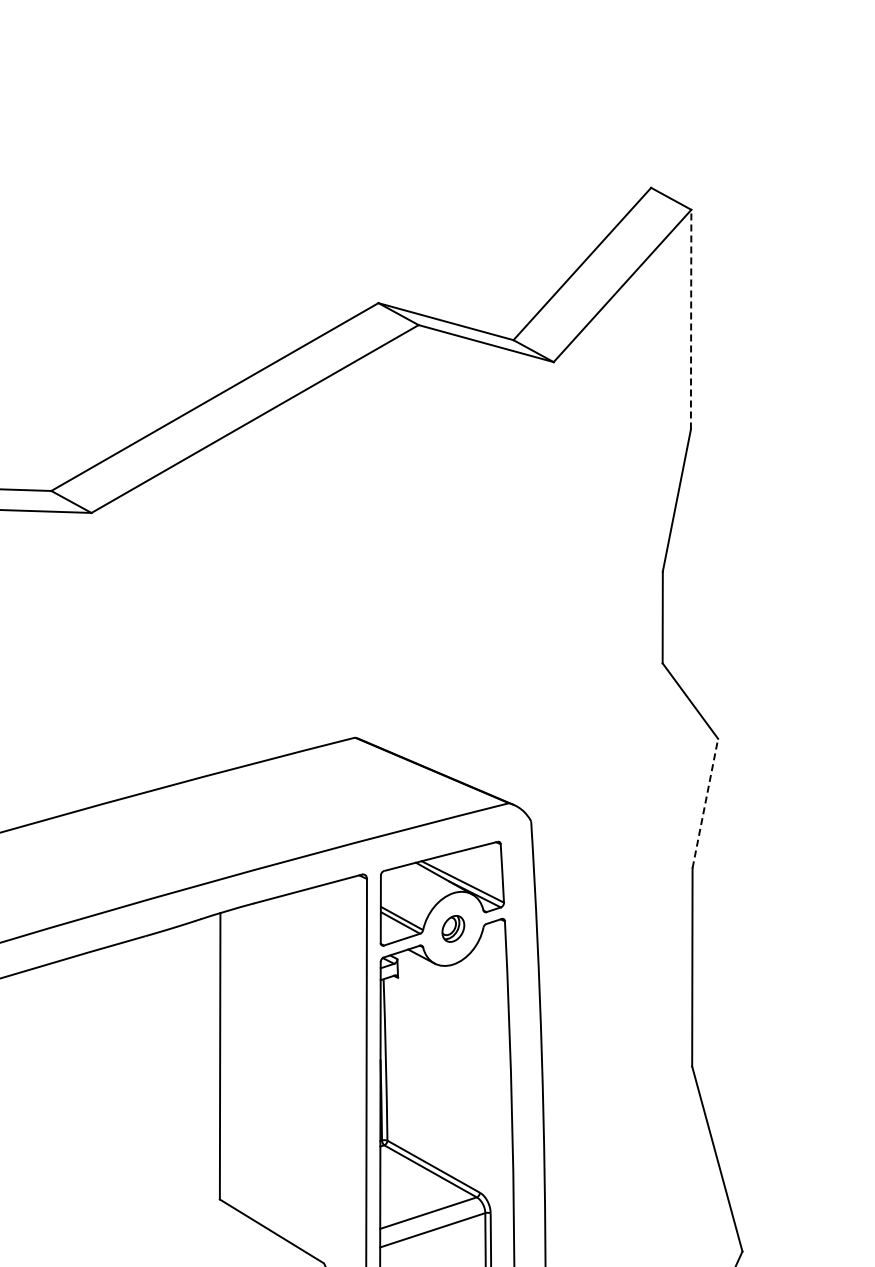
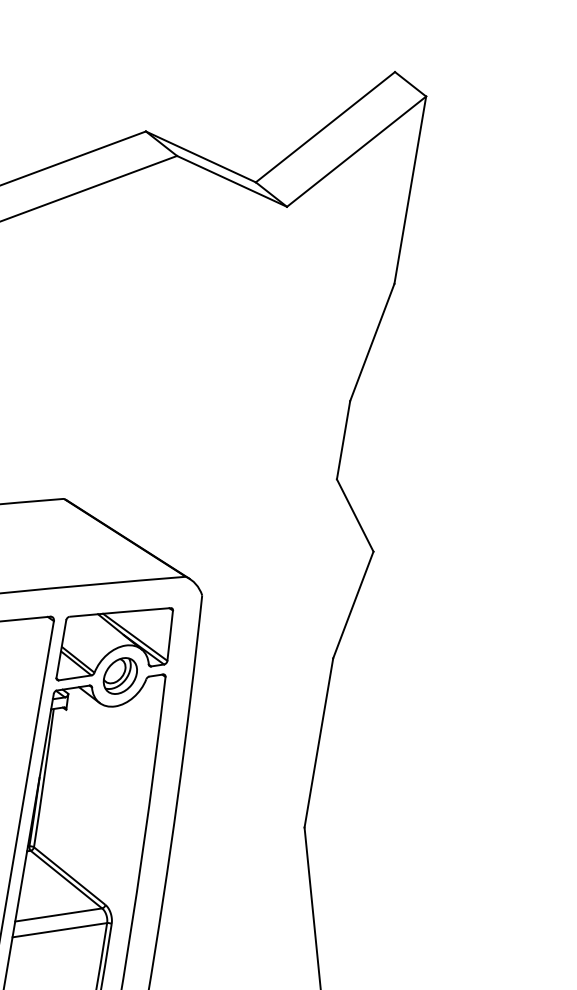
line: (691, 319) -> (410, 190), dashed -> solid
line: (705, 803) -> (353, 605), dashed -> solid
part: (453, 928) -> (120, 675), size x1.67

